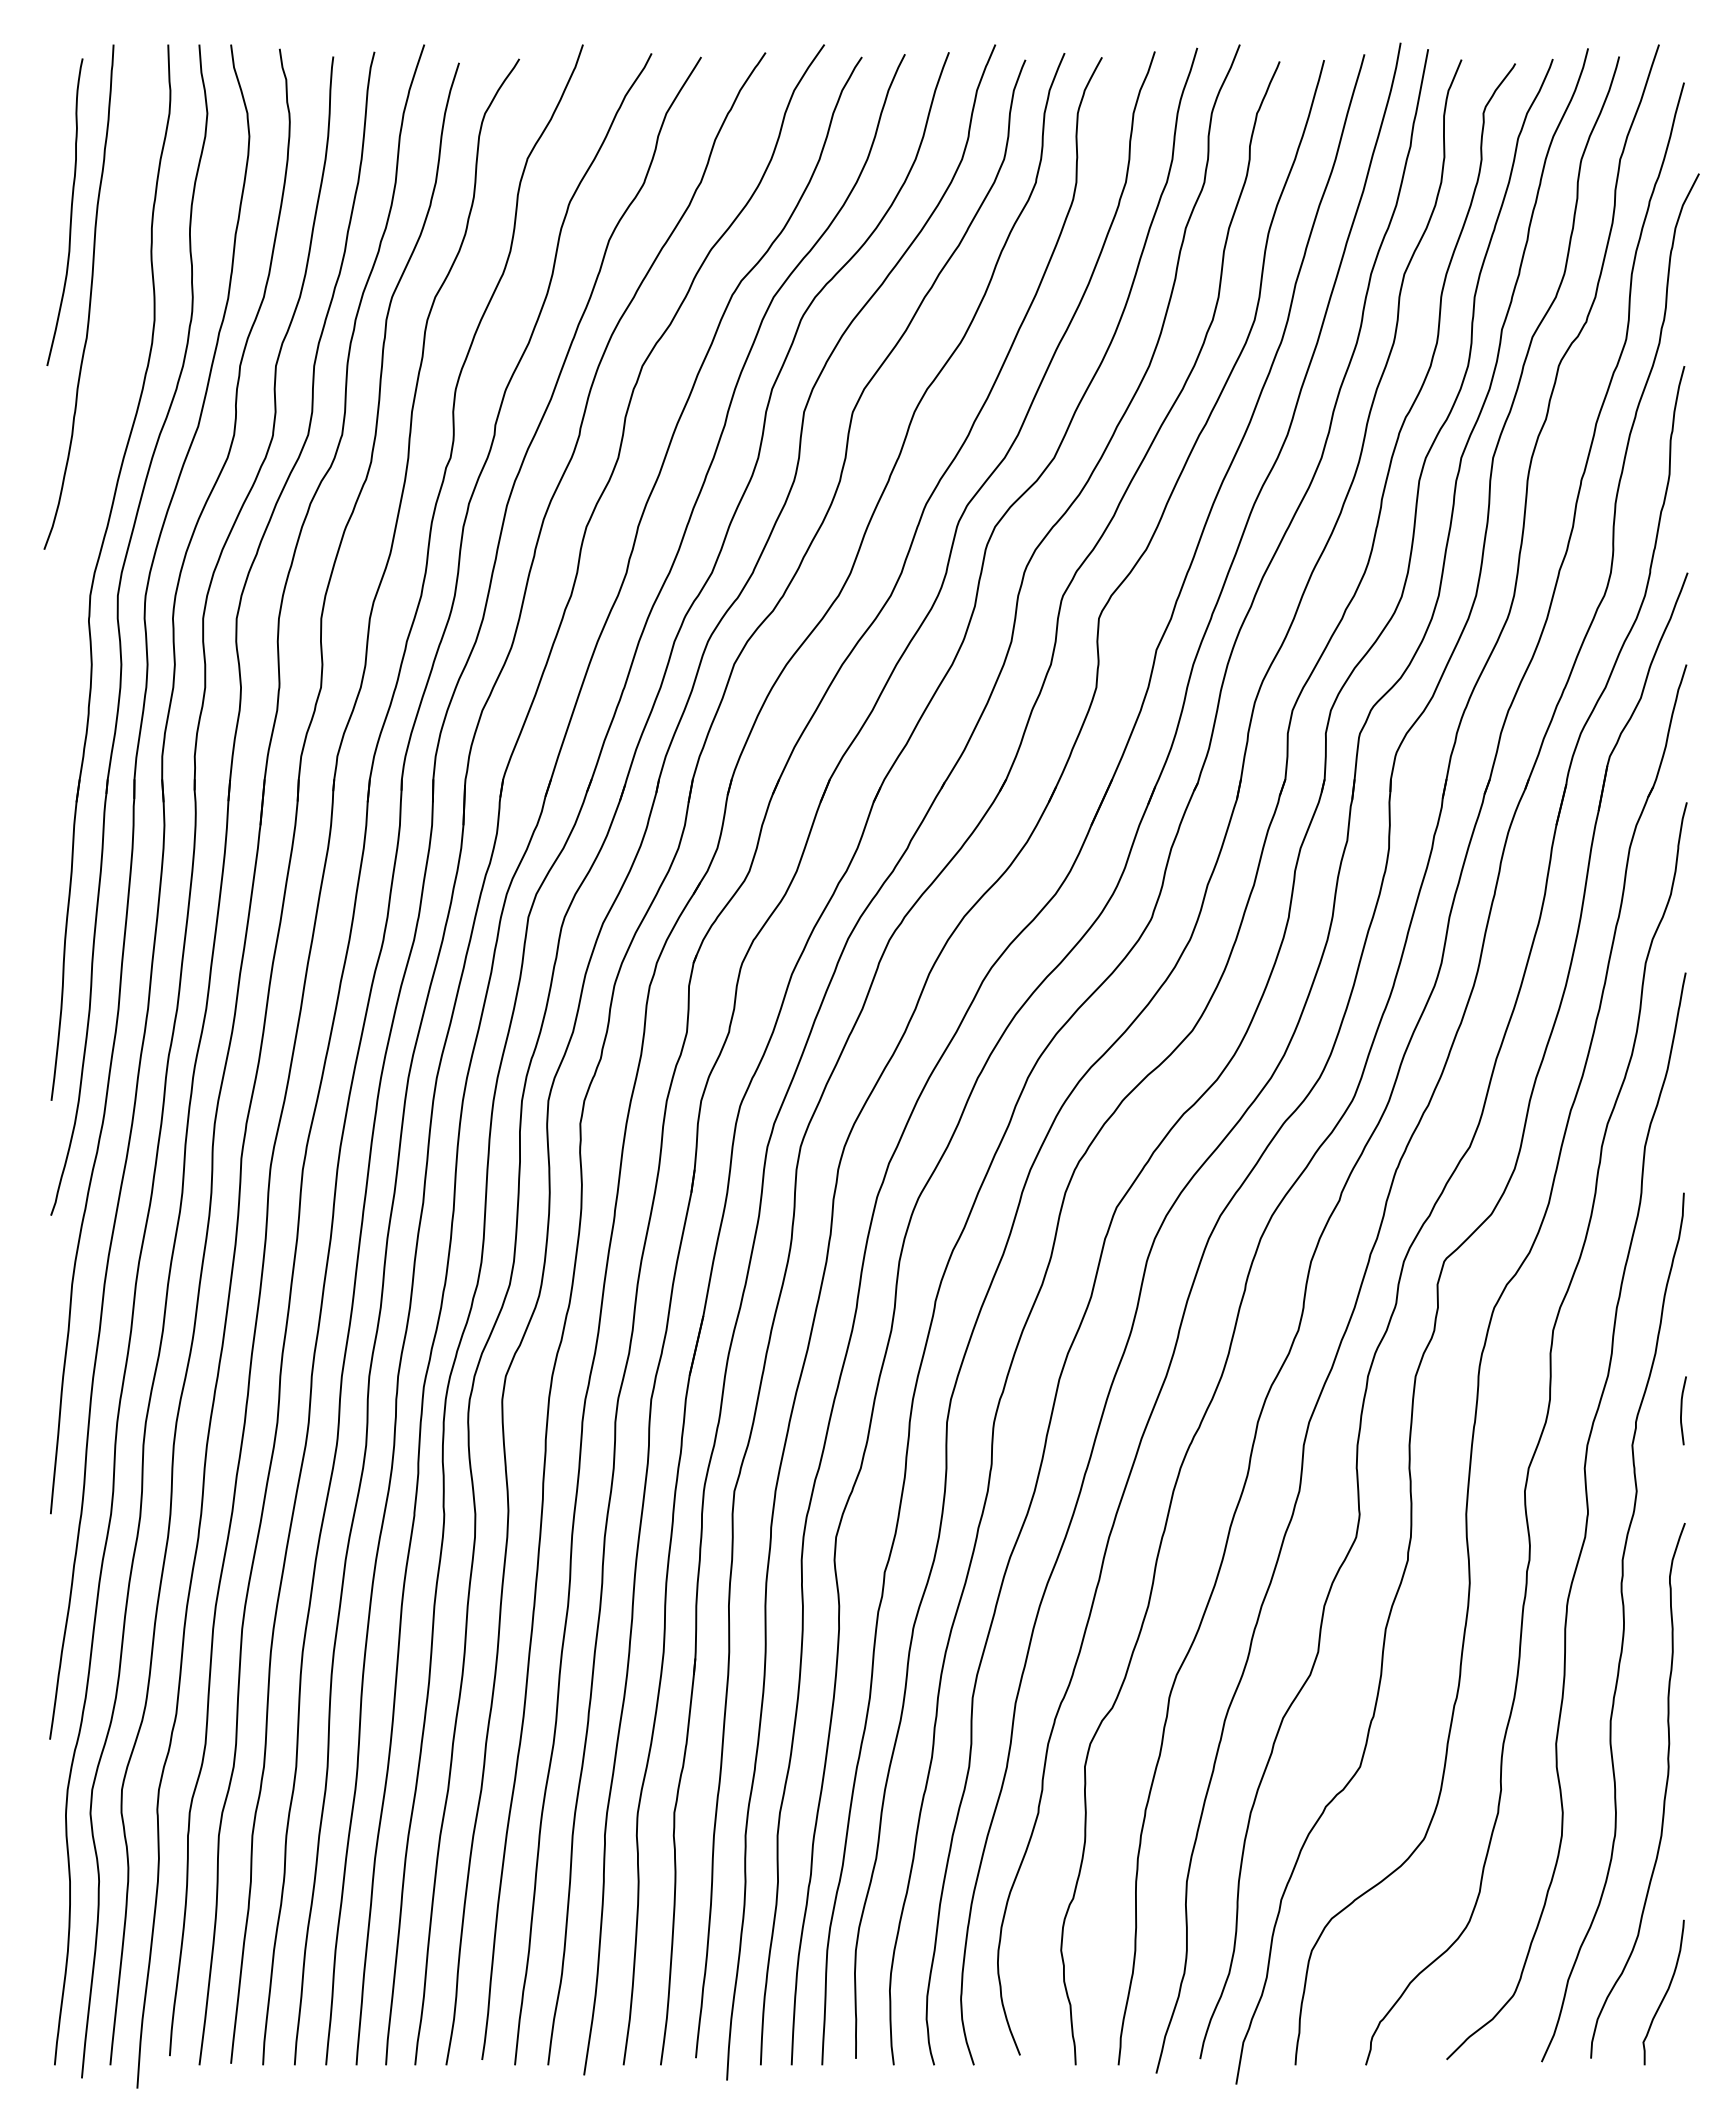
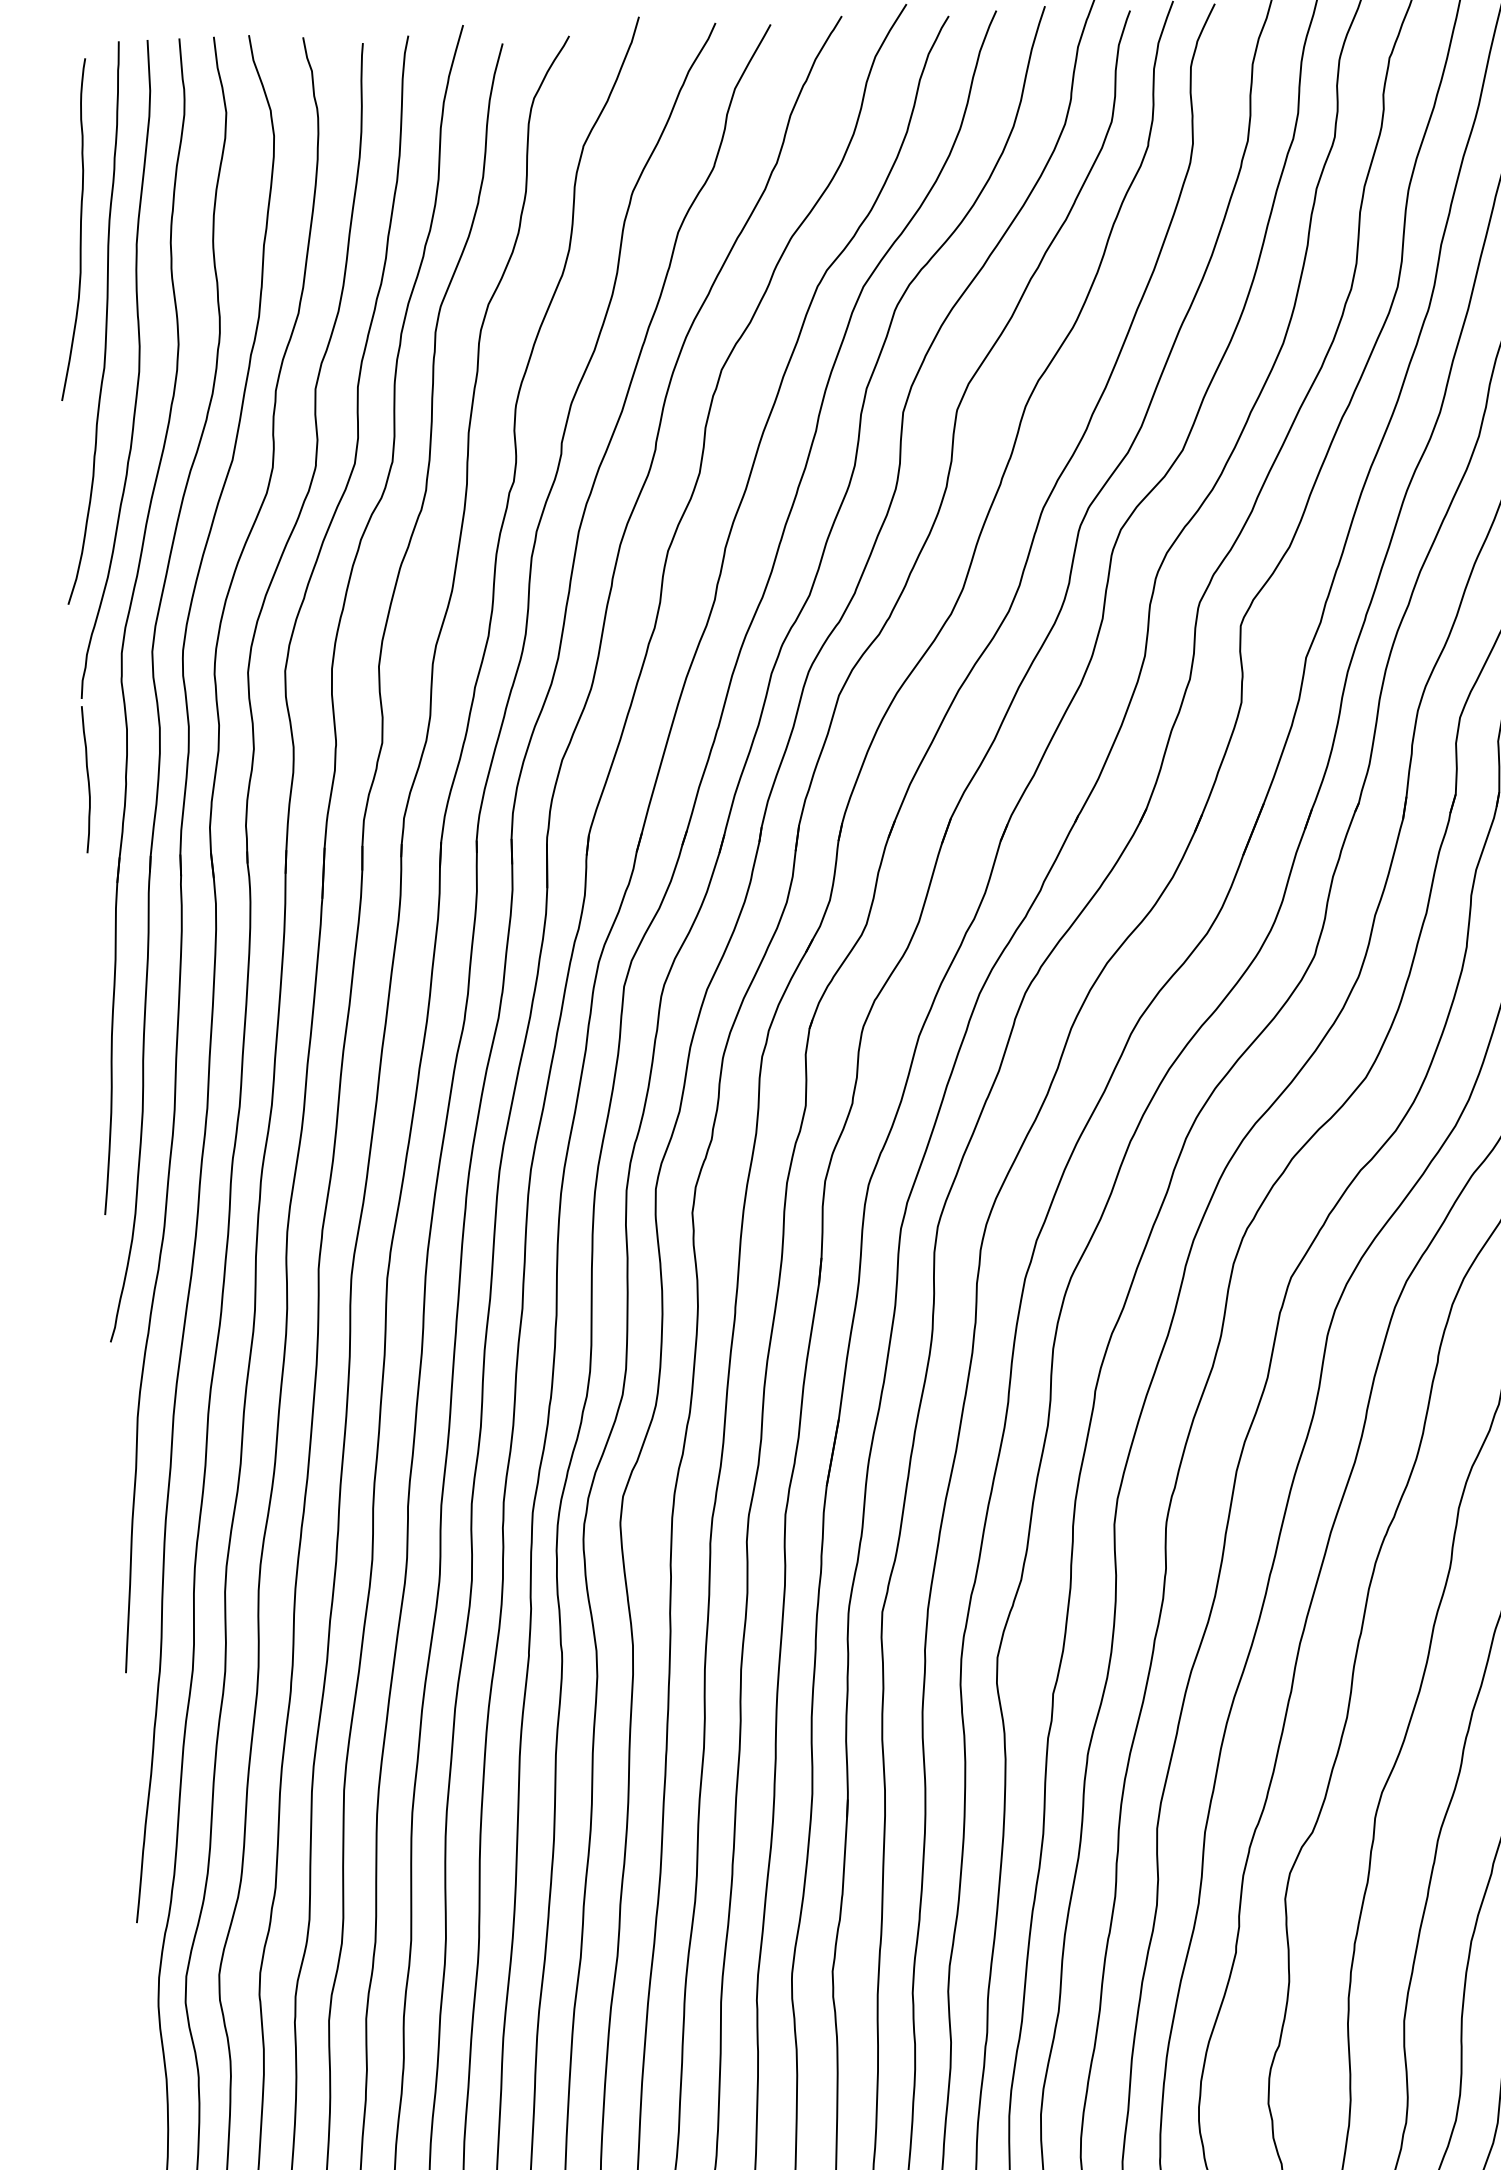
part: (105, 413) -> (129, 450), added

